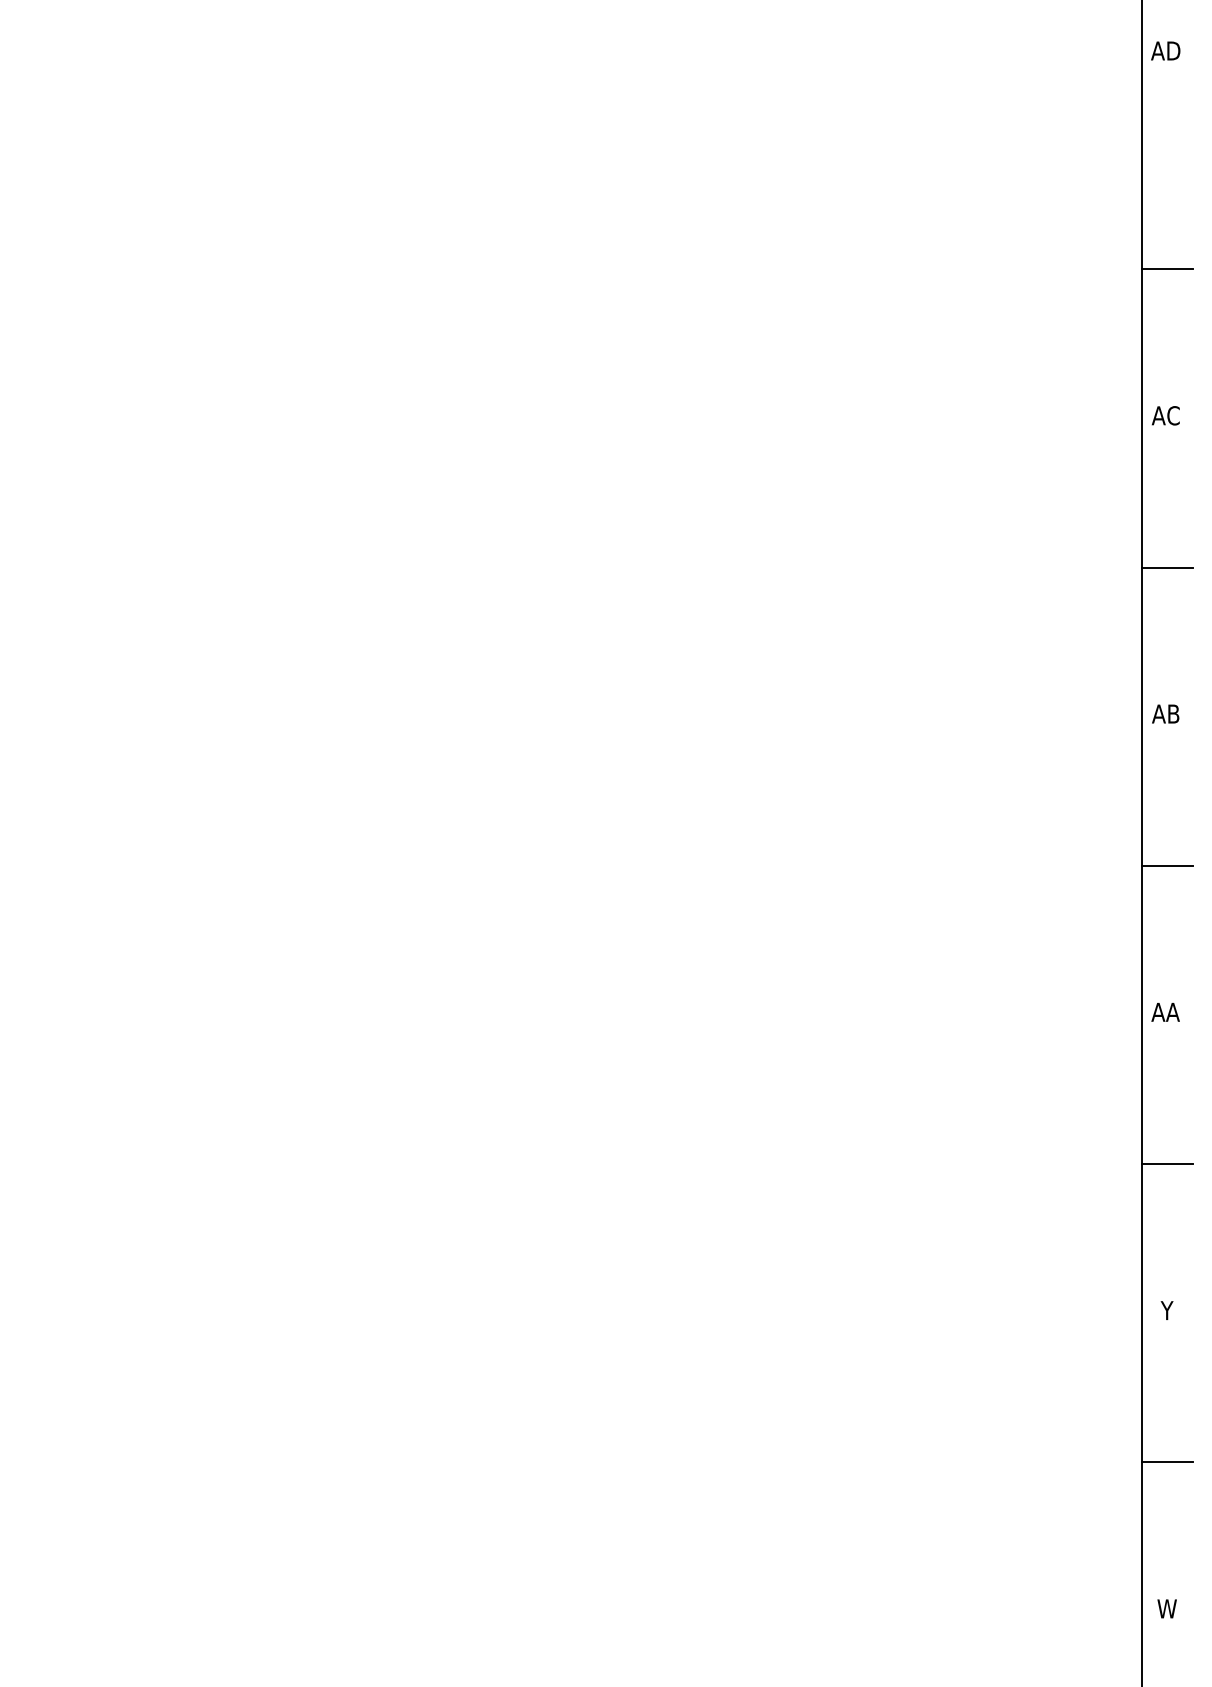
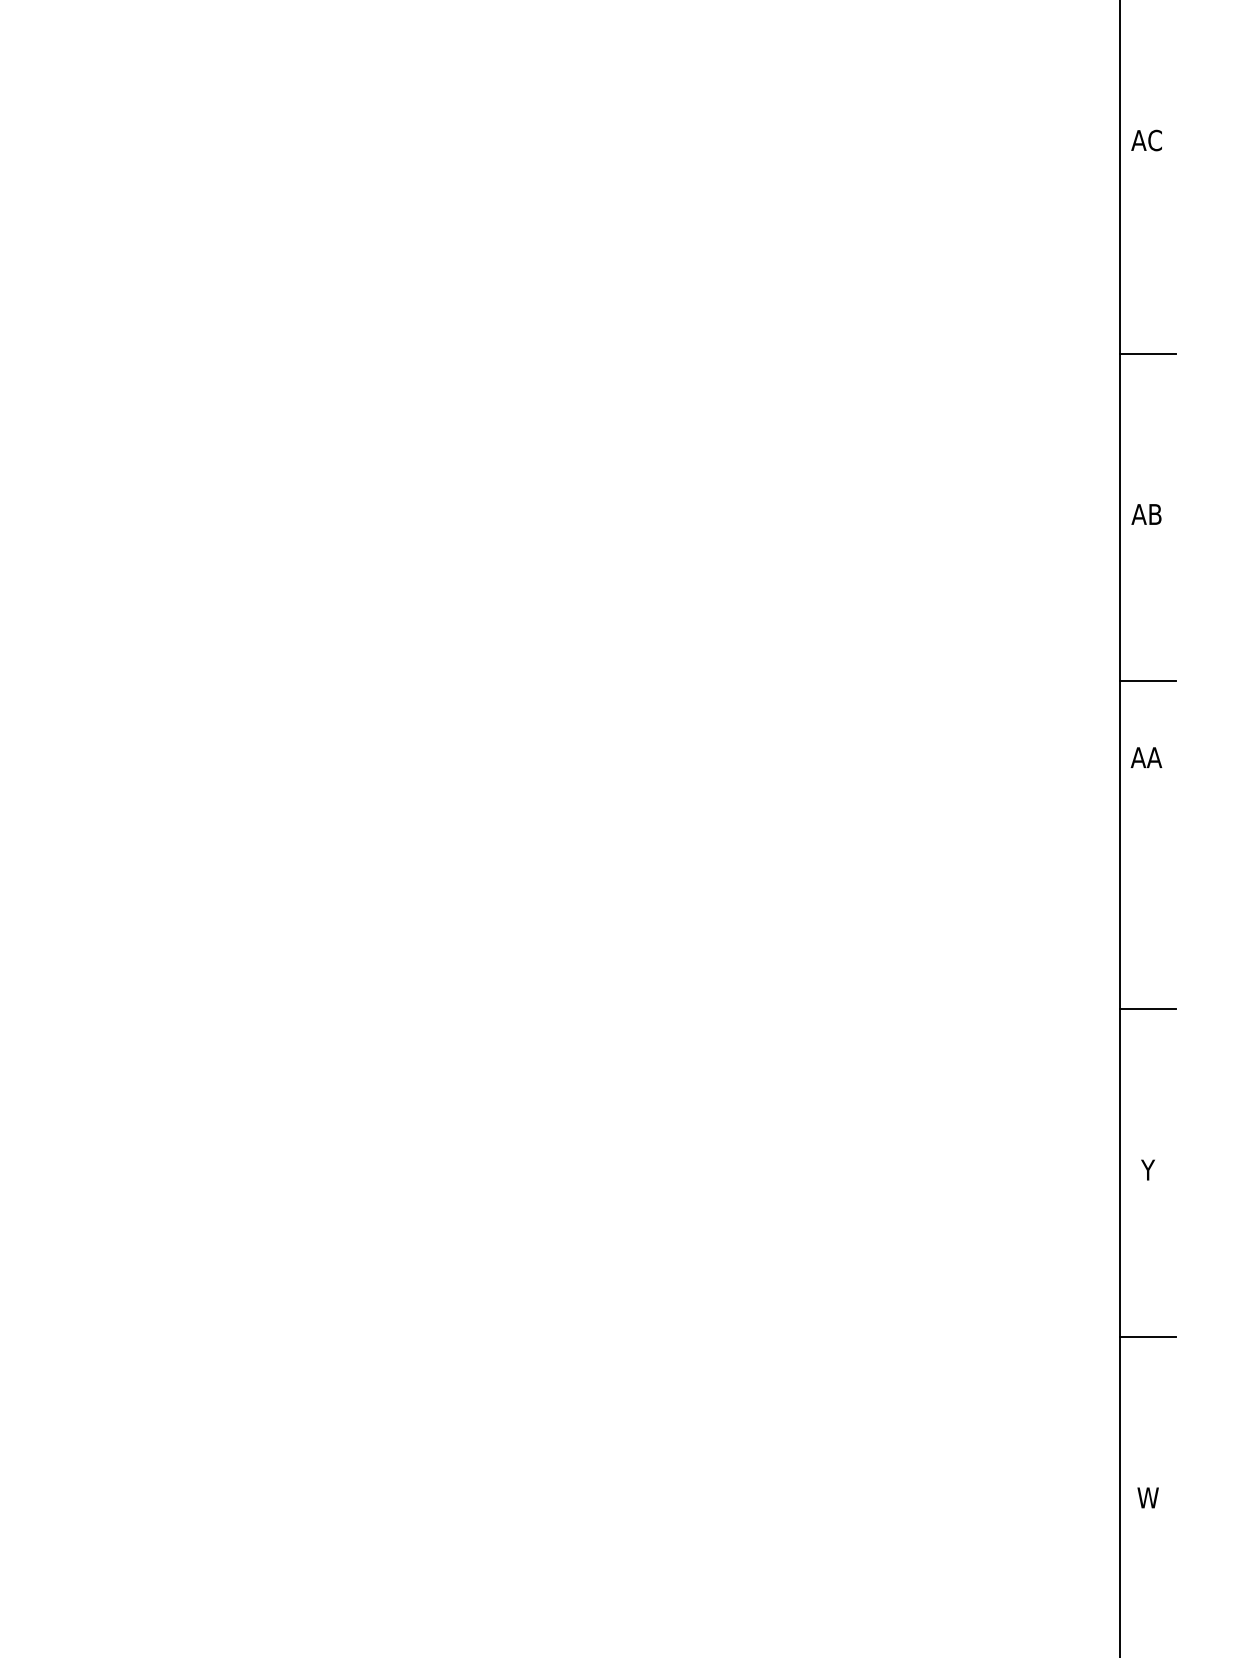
line: (1166, 269) -> (1147, 25), removed
text: (1165, 415) -> (1146, 140), moved
text: (1165, 1012) -> (1146, 757), moved

